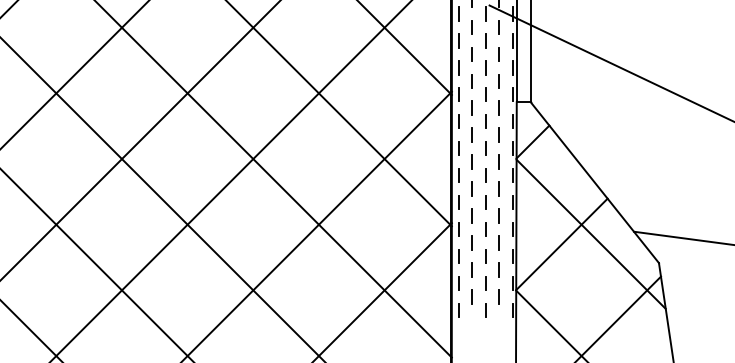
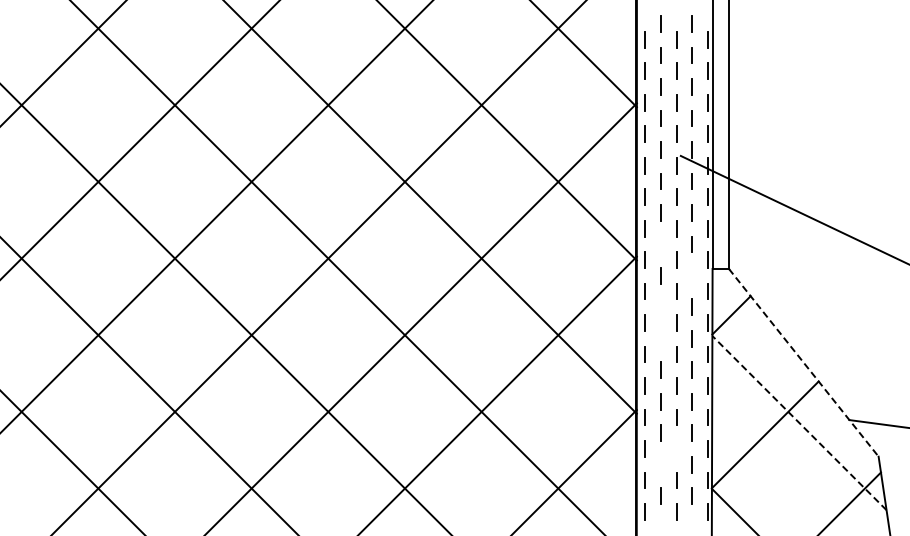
line: (472, 81) -> (660, 244), removed
line: (498, 107) -> (691, 275), removed
line: (472, 134) -> (660, 306), removed
line: (472, 161) -> (660, 338), removed
line: (595, 183) -> (804, 363), solid -> dashed
line: (591, 233) -> (799, 422), solid -> dashed
line: (485, 256) -> (676, 448), removed
line: (472, 269) -> (660, 464), removed

